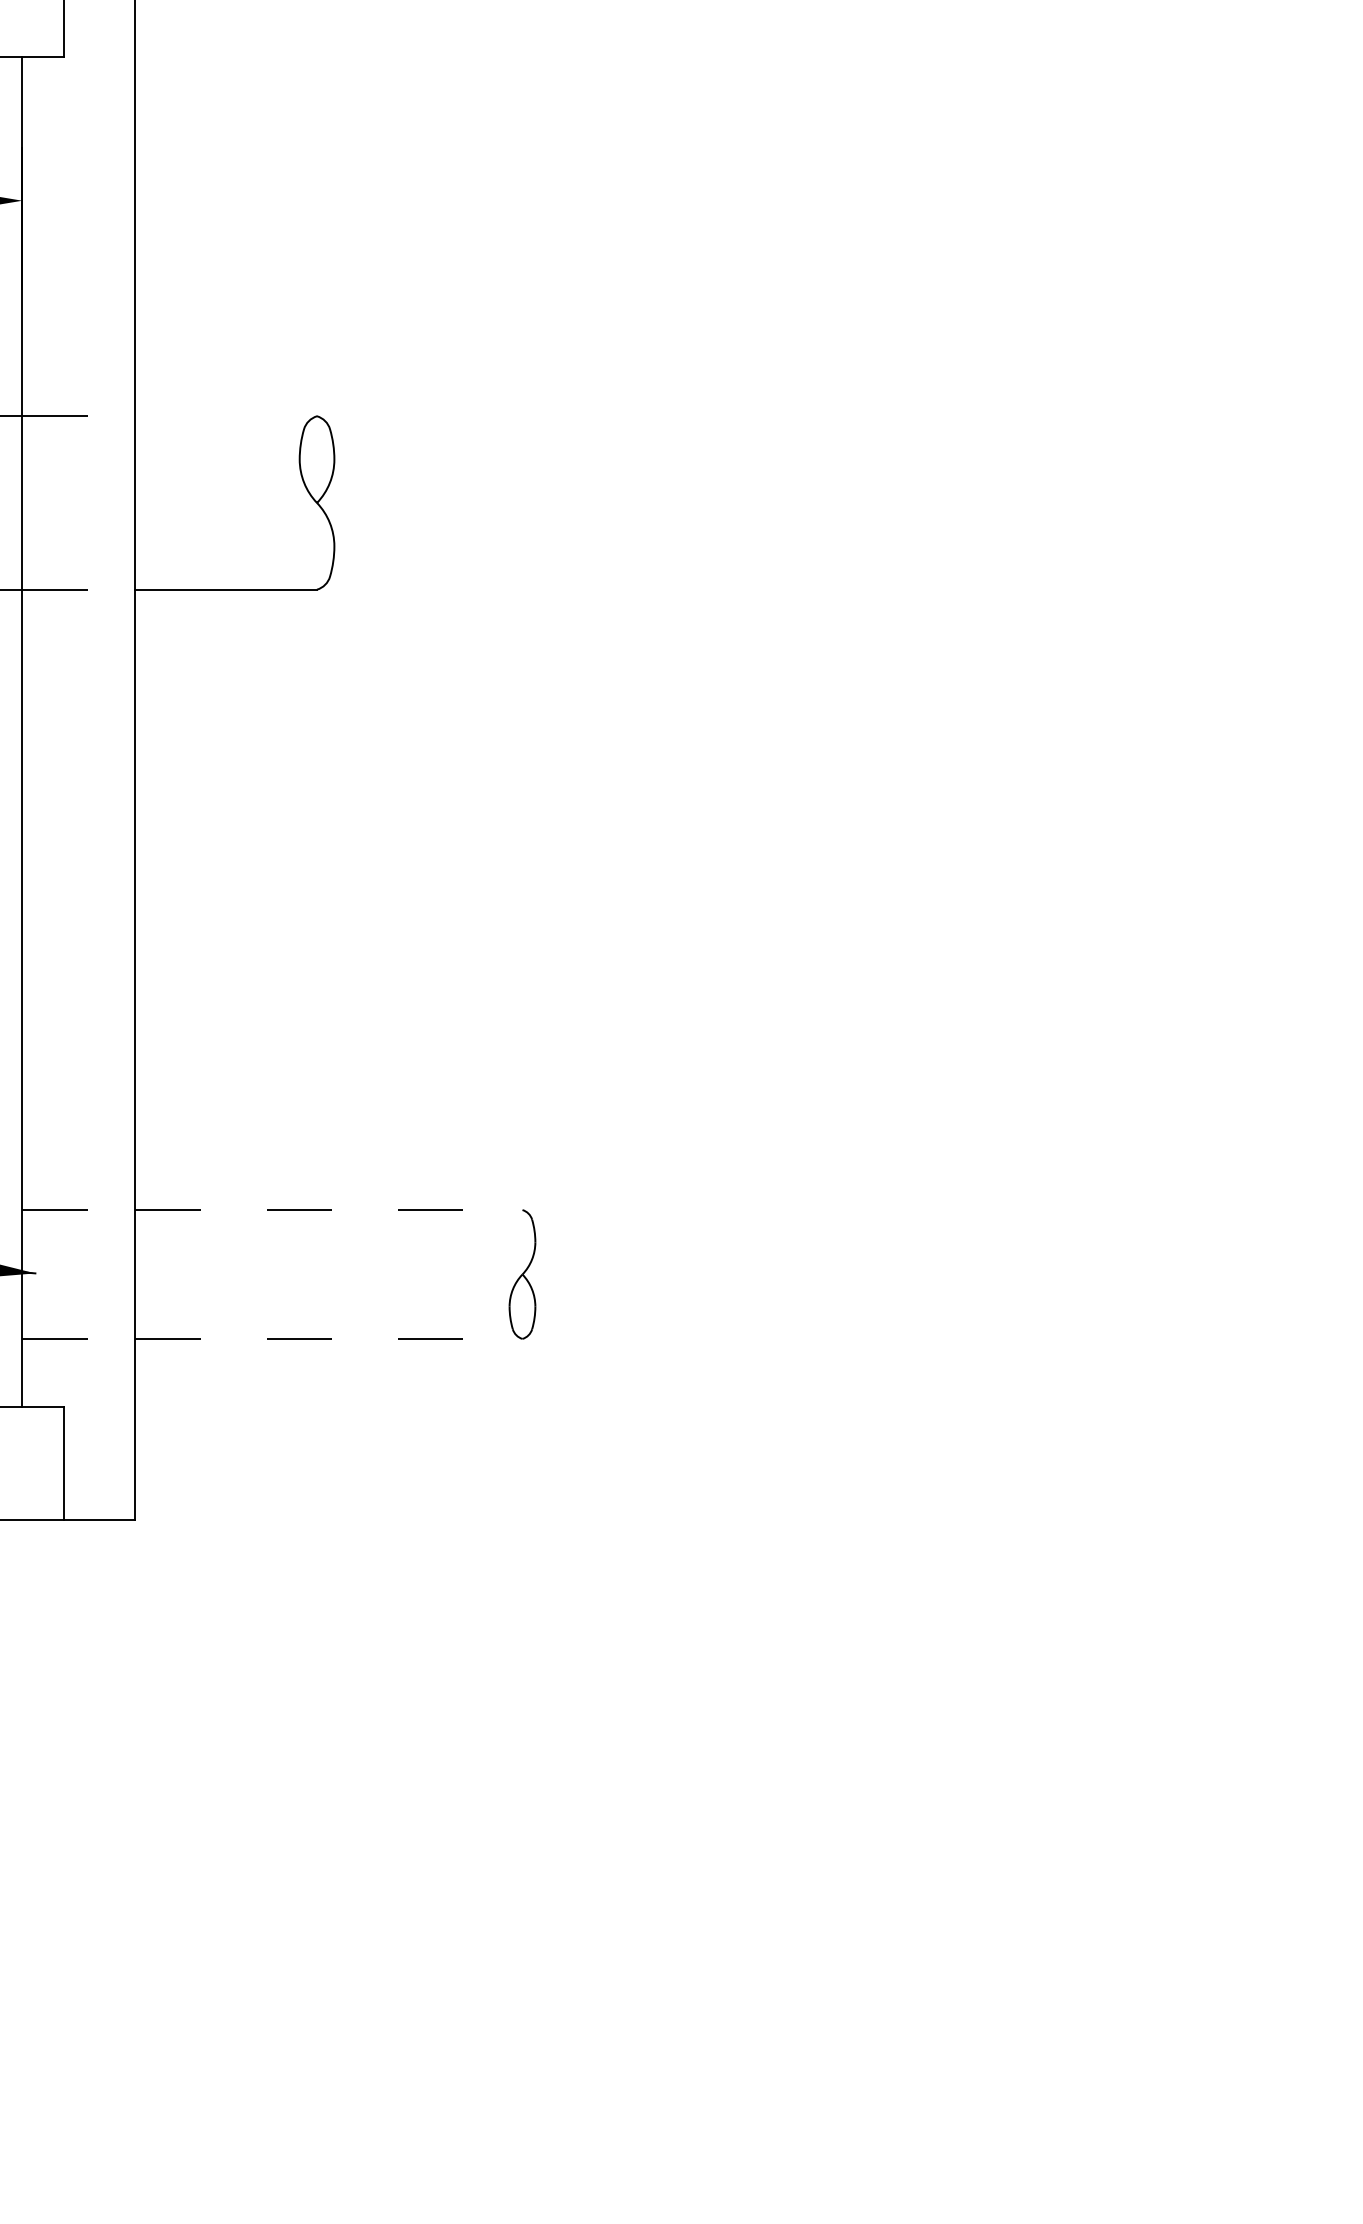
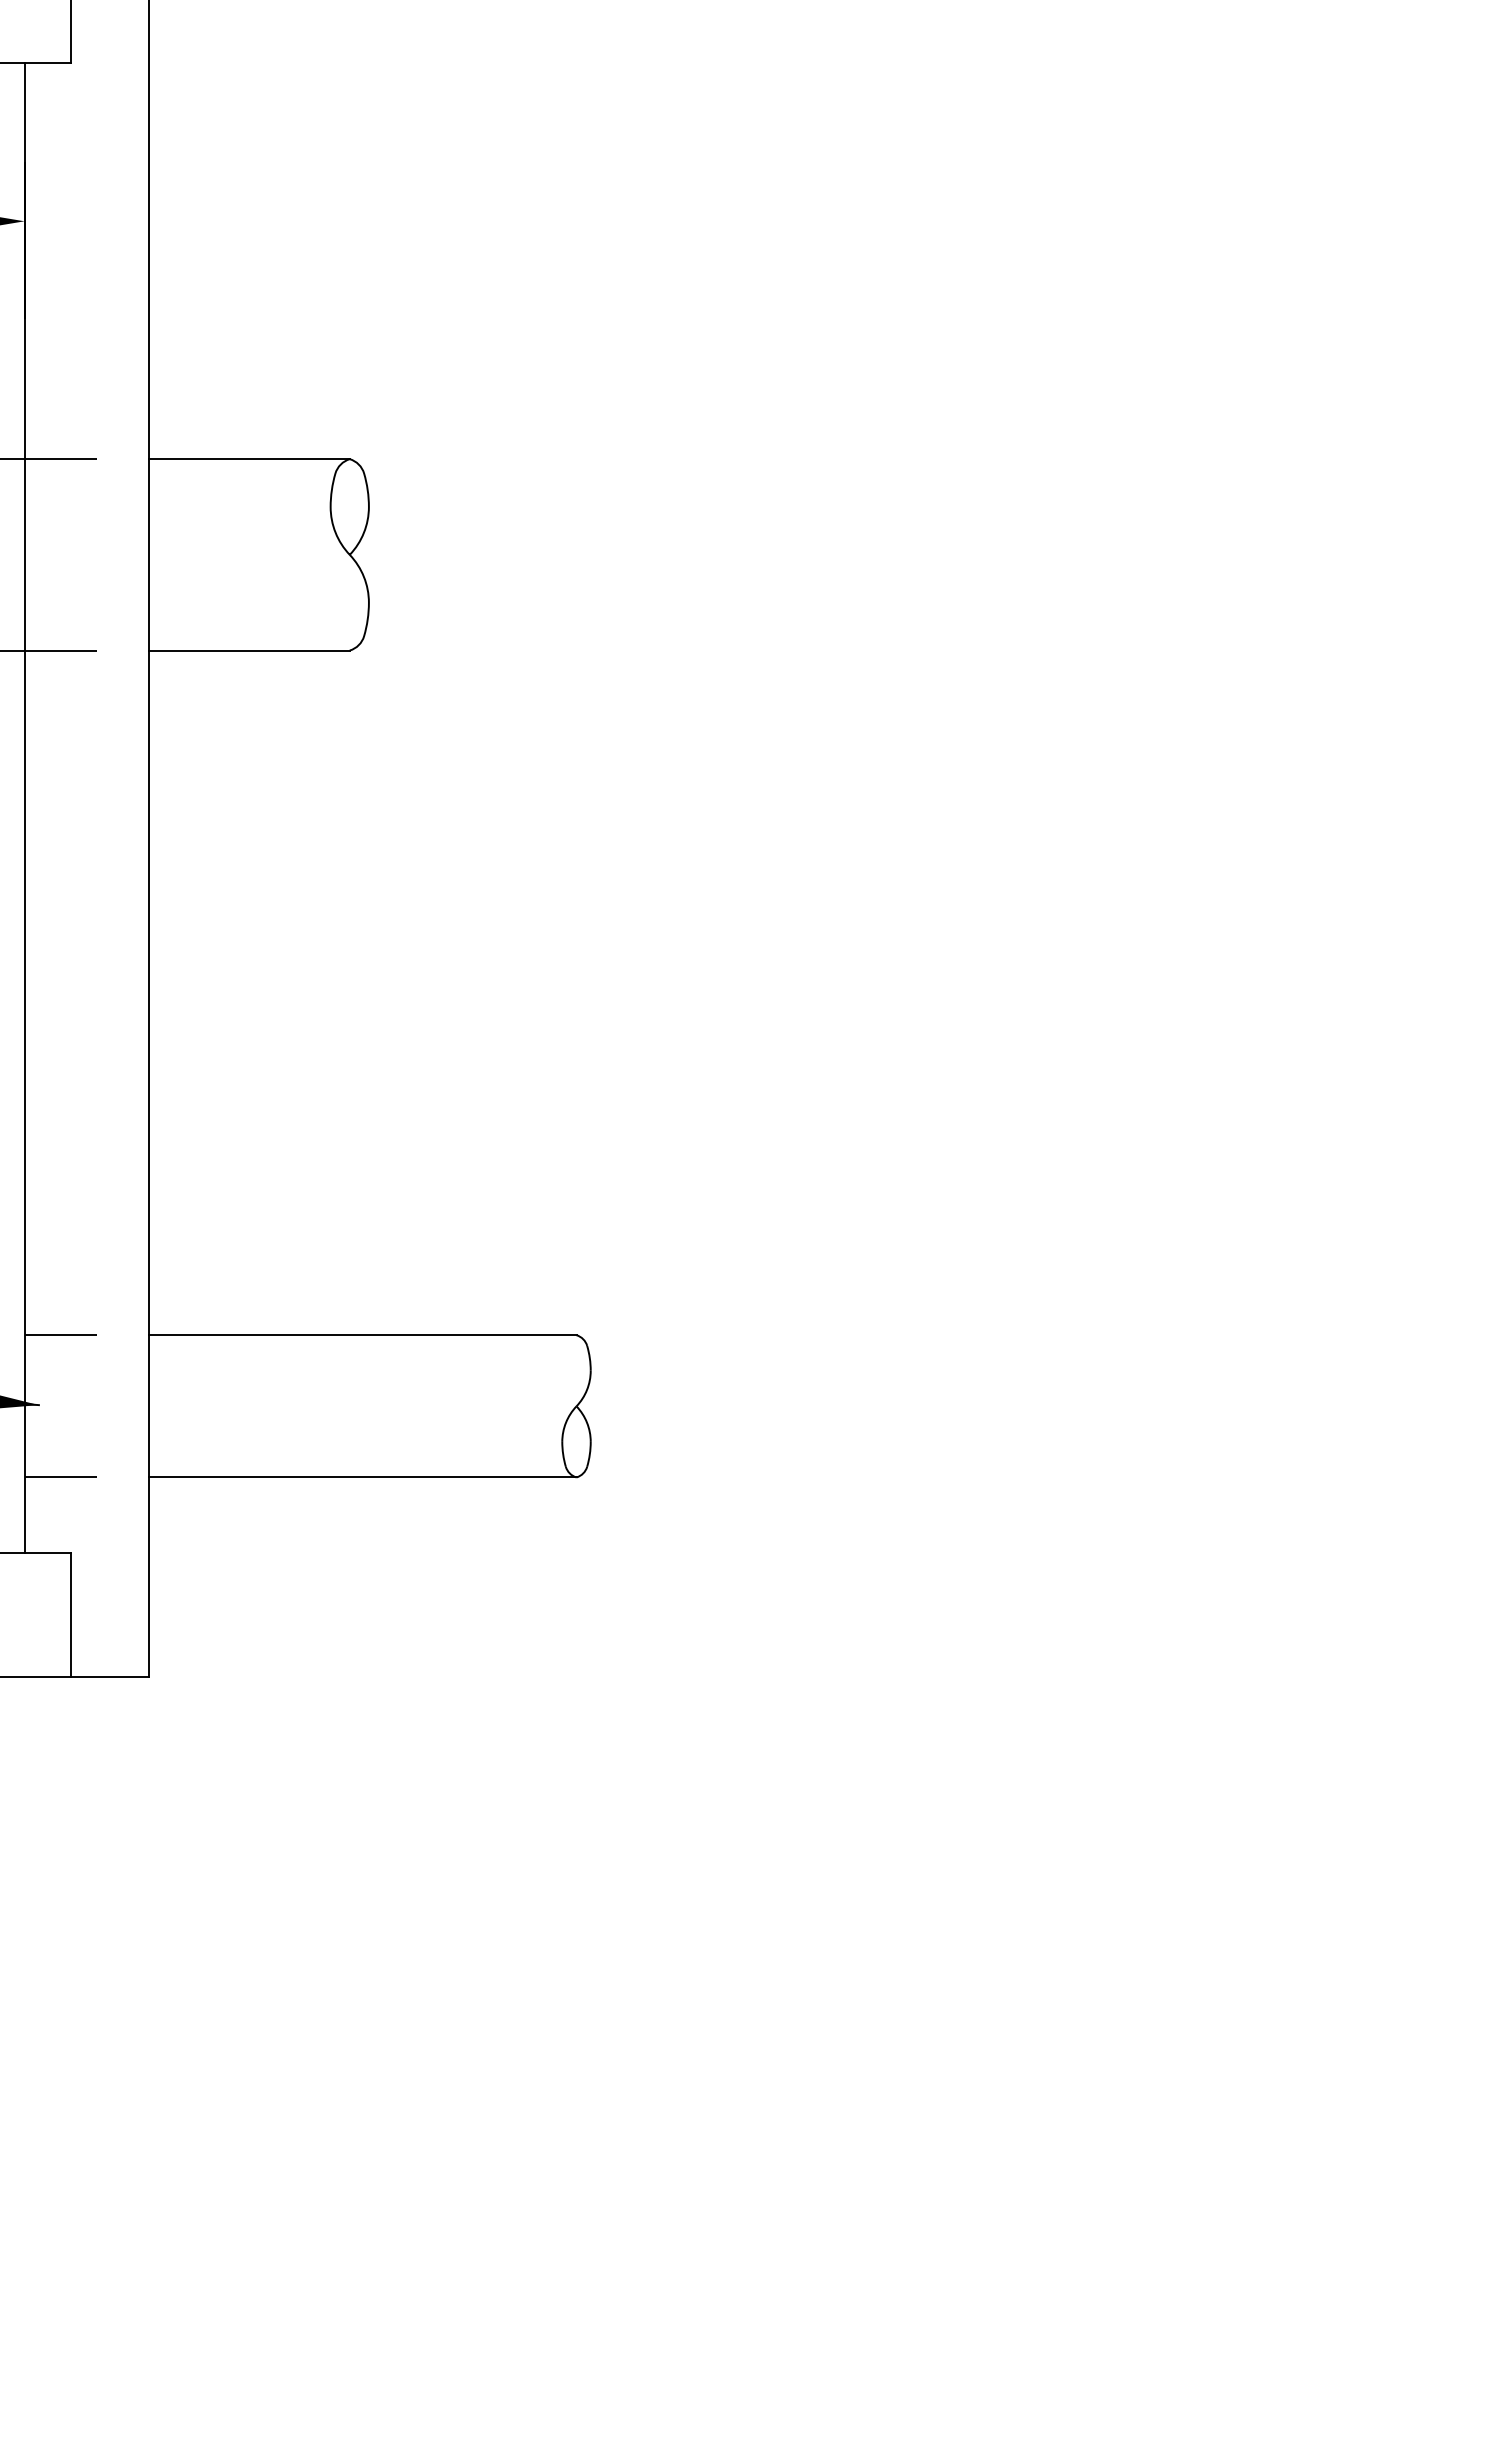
line: (226, 416) -> (249, 459), added
line: (328, 1210) -> (362, 1335), dashed -> solid
line: (328, 1338) -> (362, 1477), dashed -> solid

